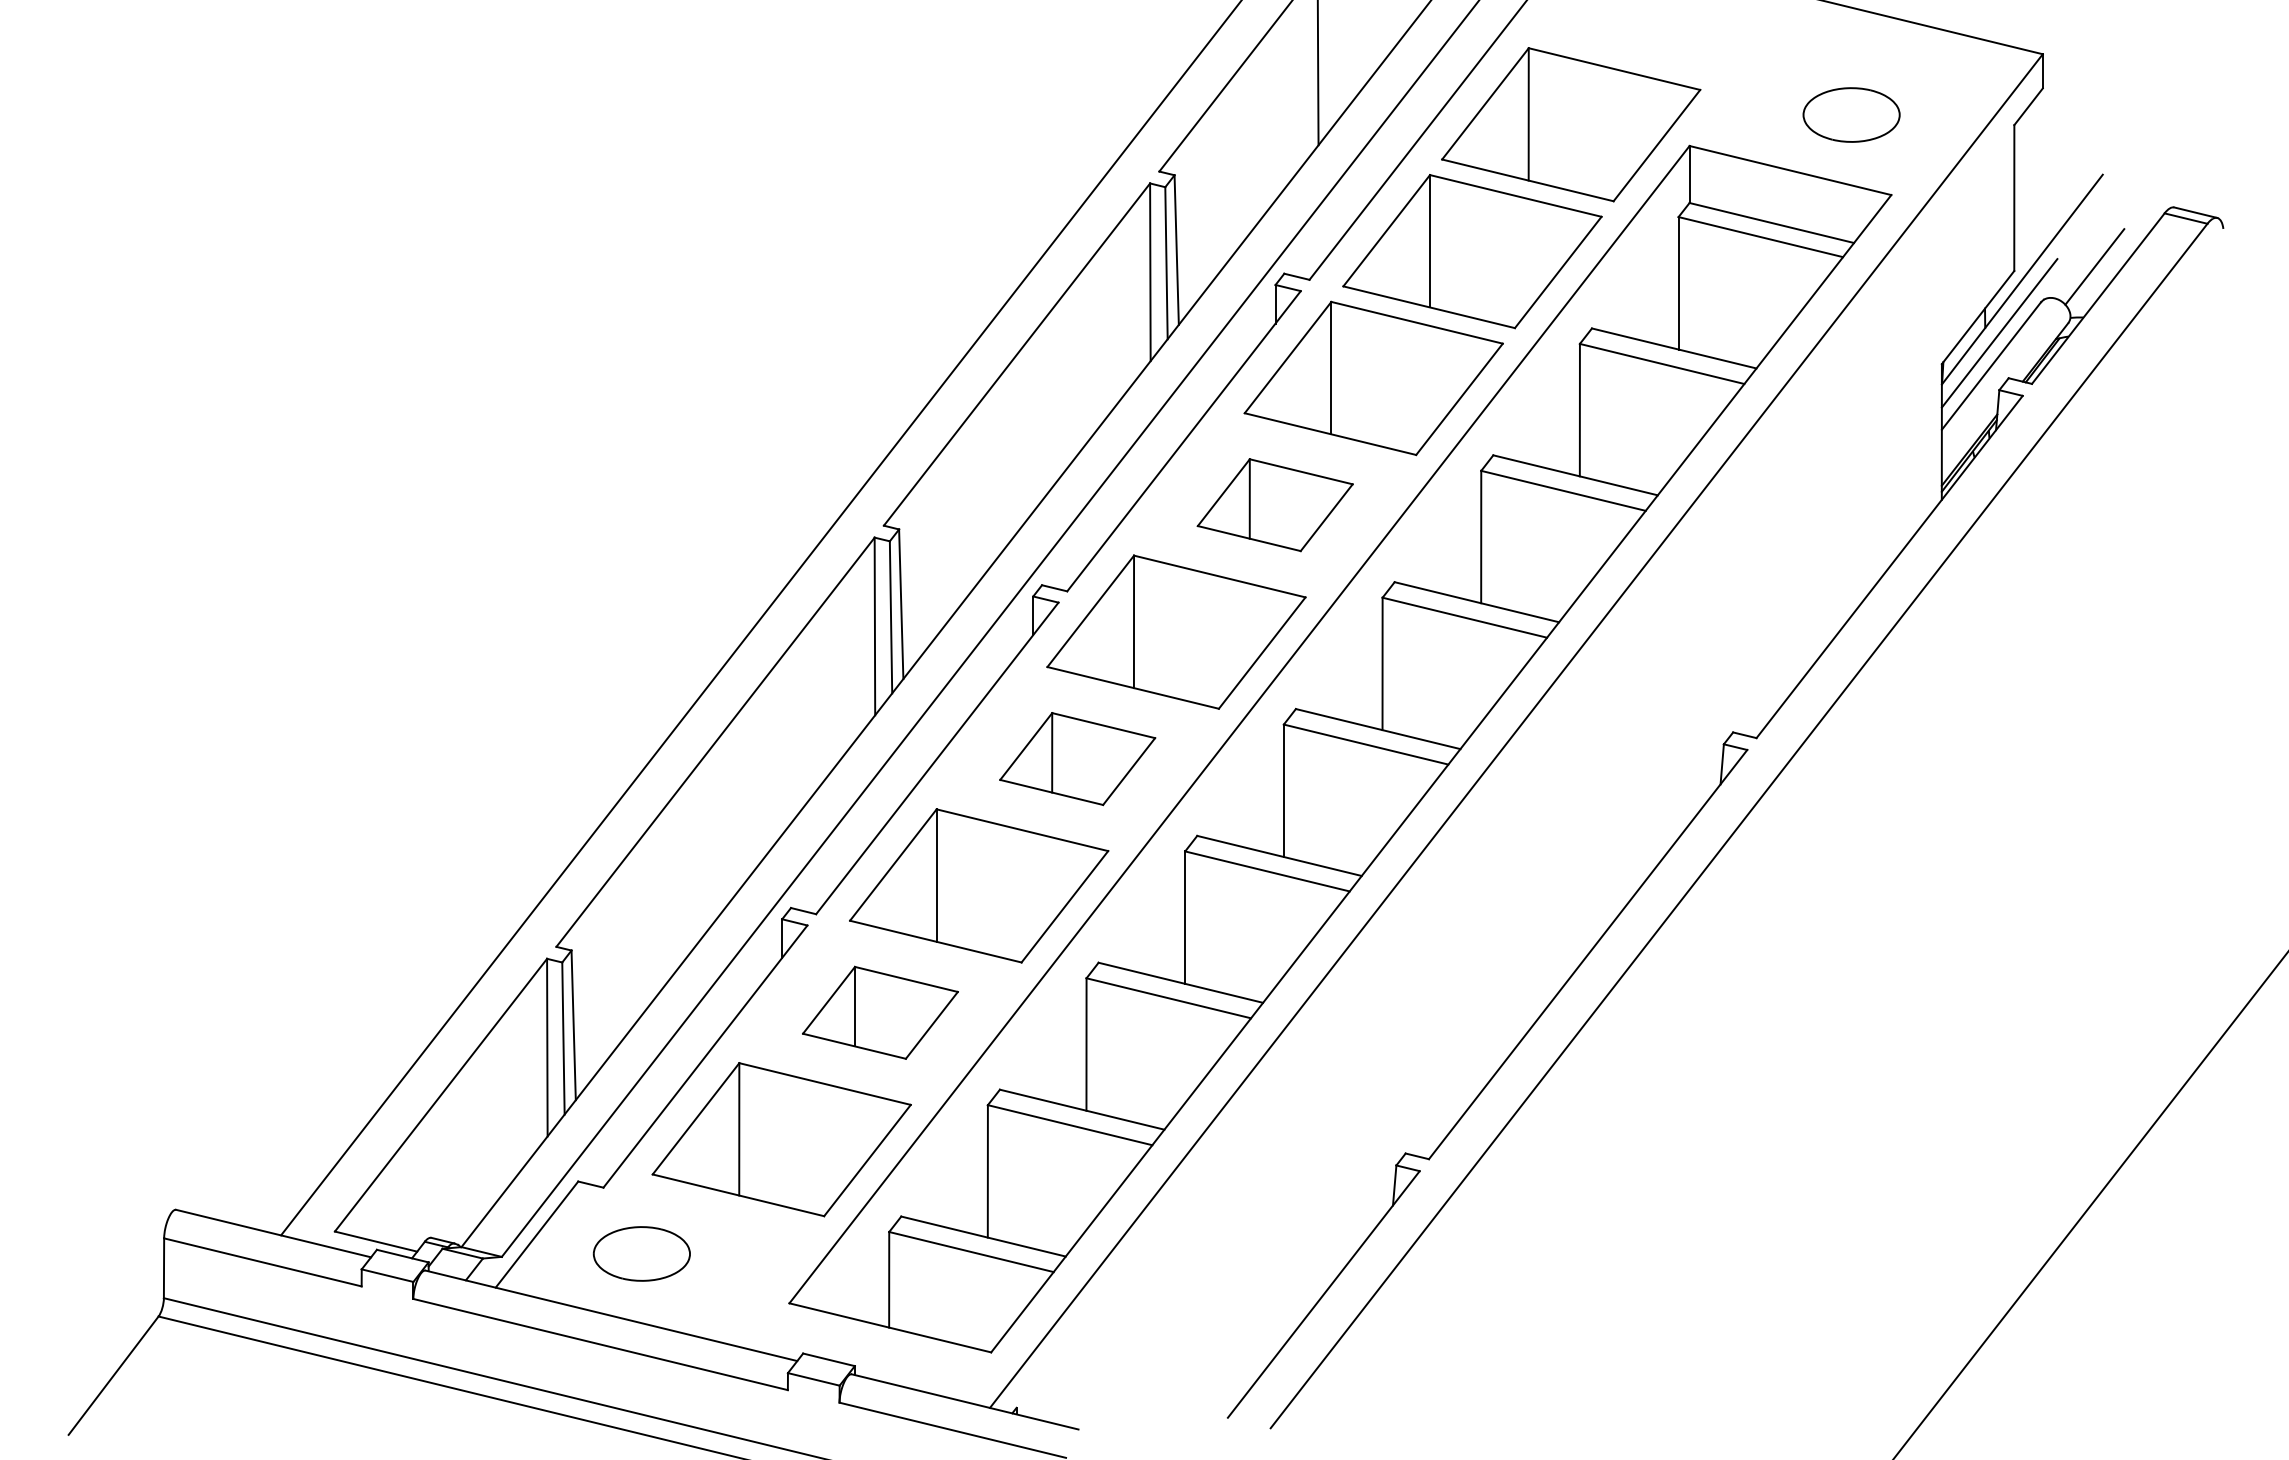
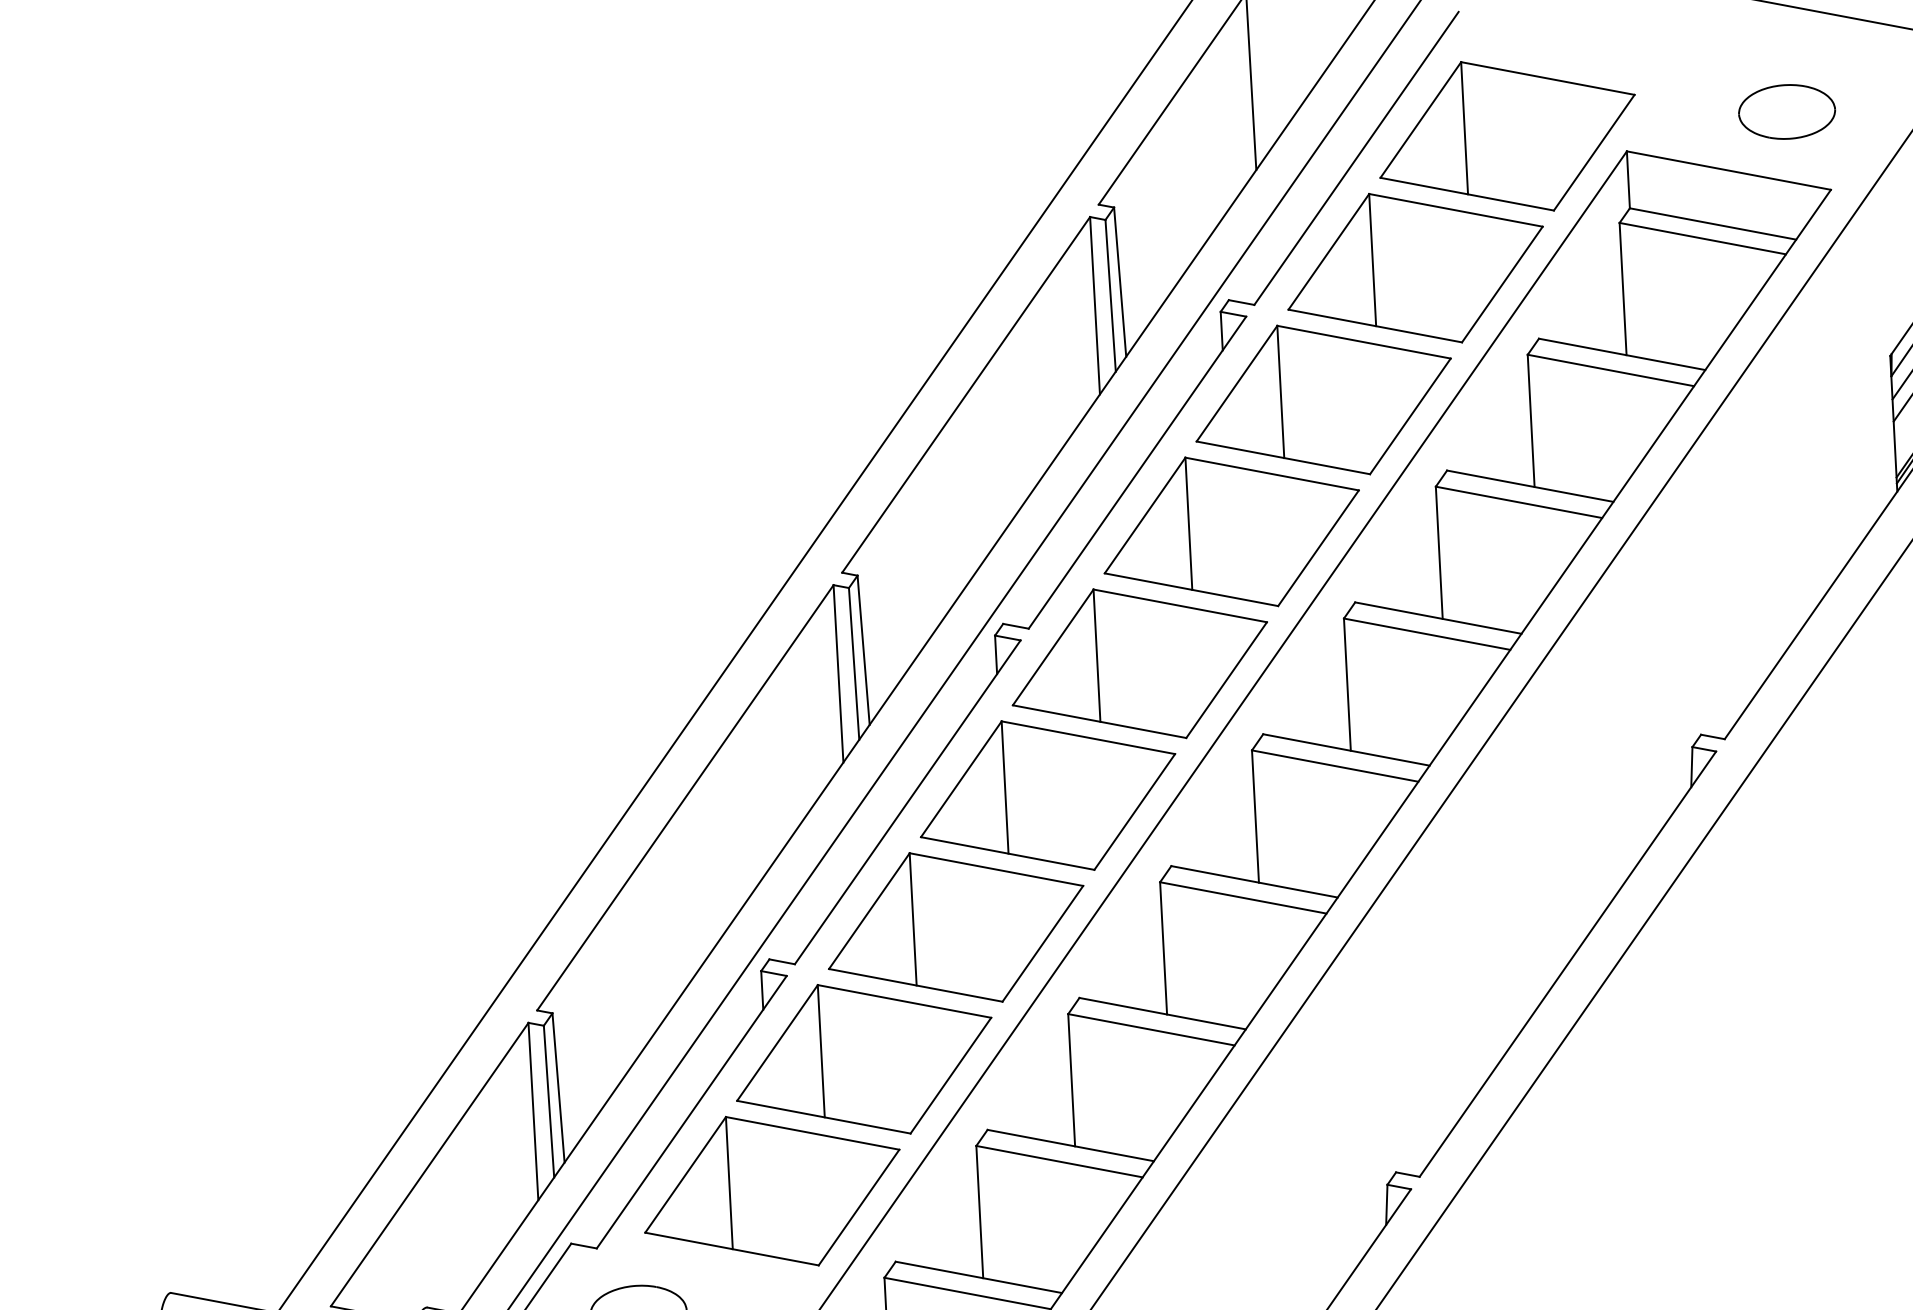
part: (1275, 504) -> (1232, 531), size x1.67
part: (1077, 758) -> (1047, 795), size x1.67
part: (880, 1012) -> (864, 1059), size x1.67

